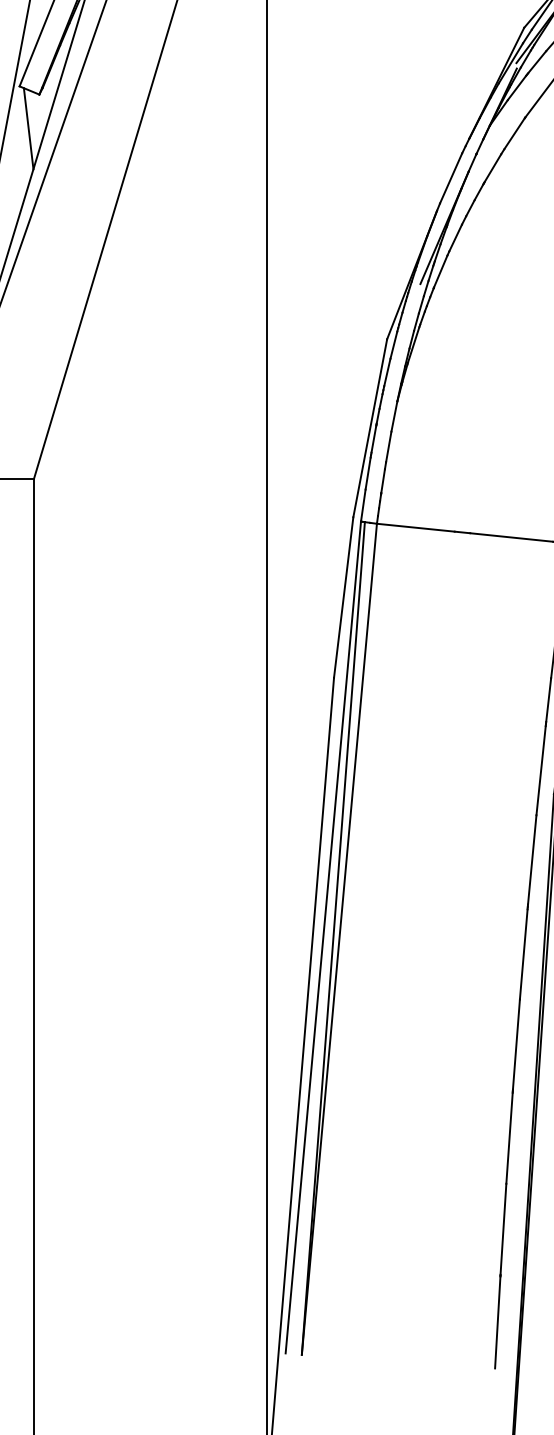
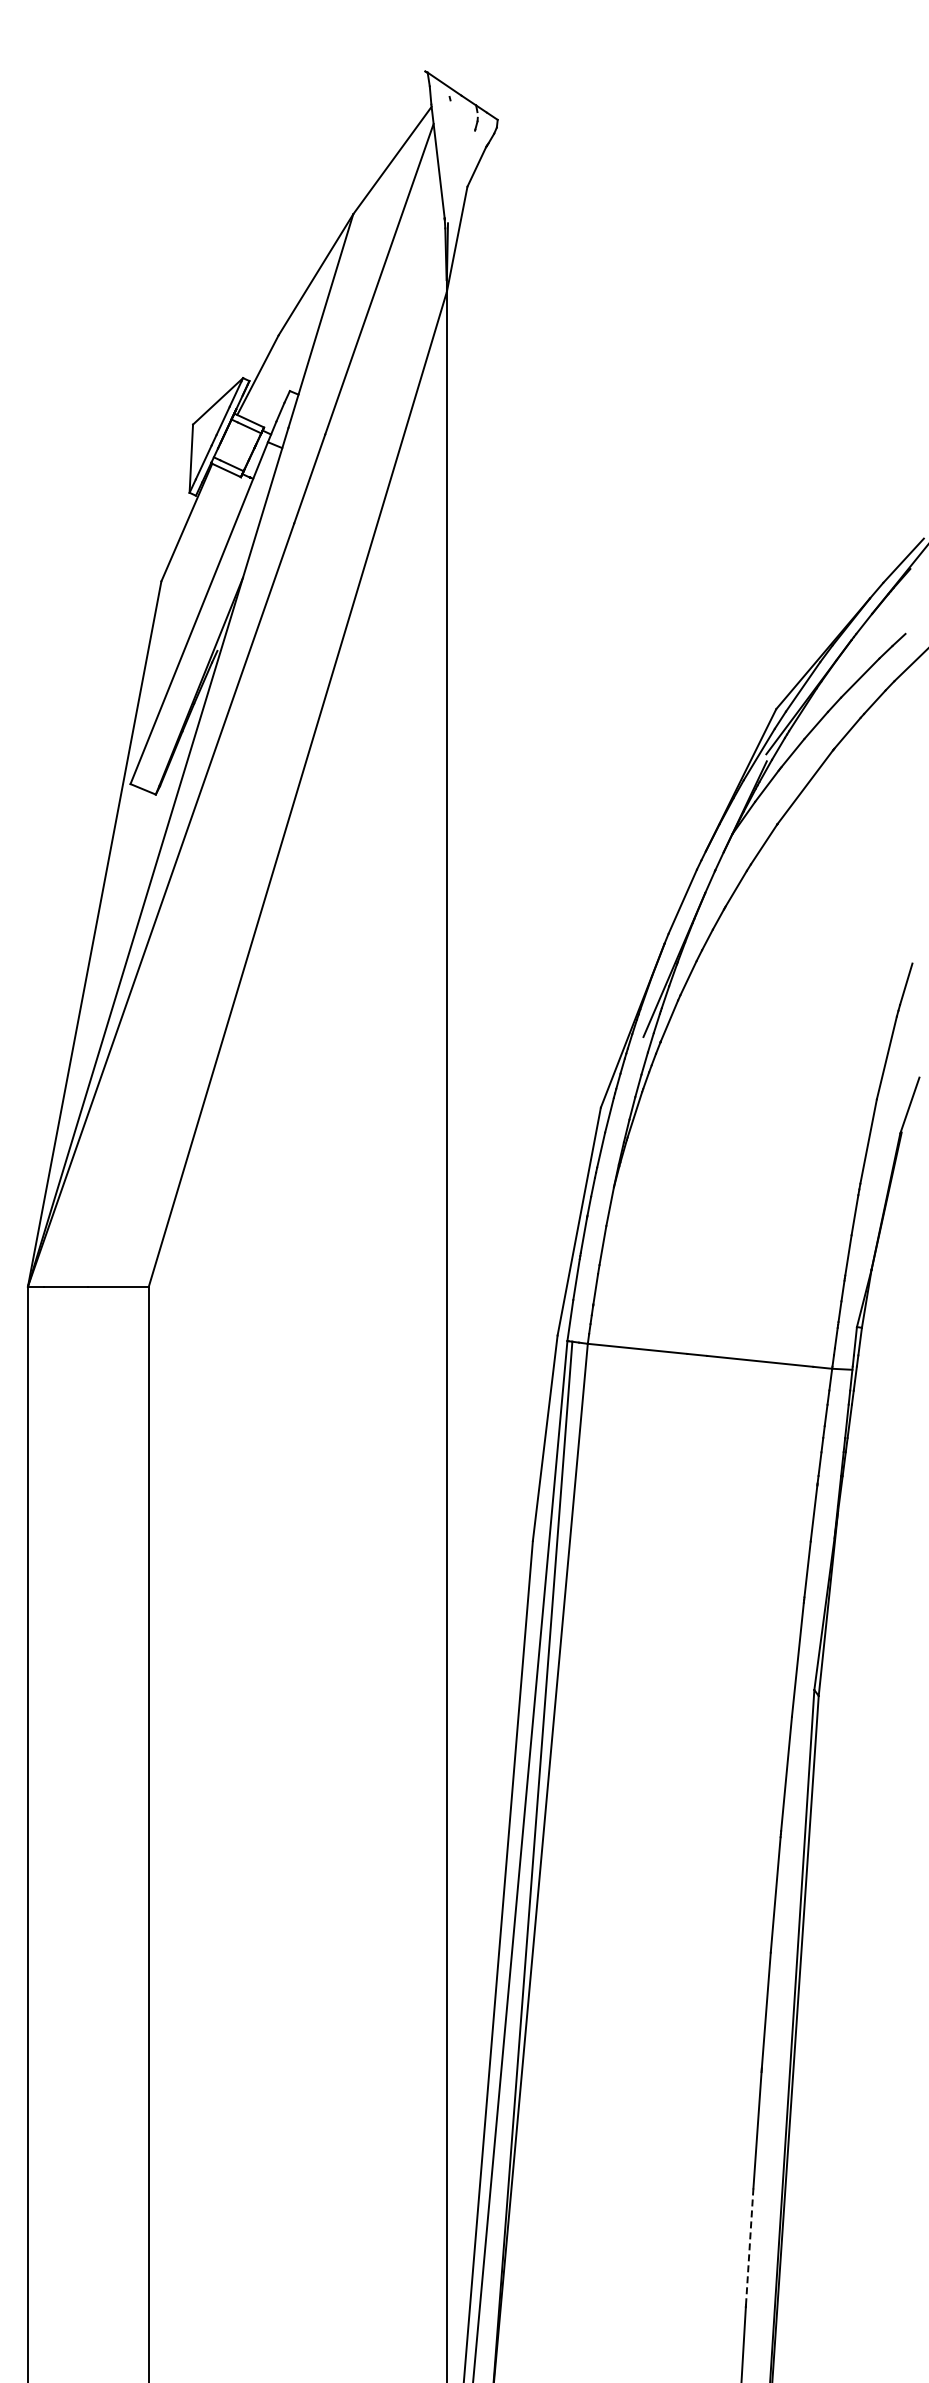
line: (28, 128) -> (142, 838), removed
line: (503, 1229) -> (749, 2247), solid -> dashed

